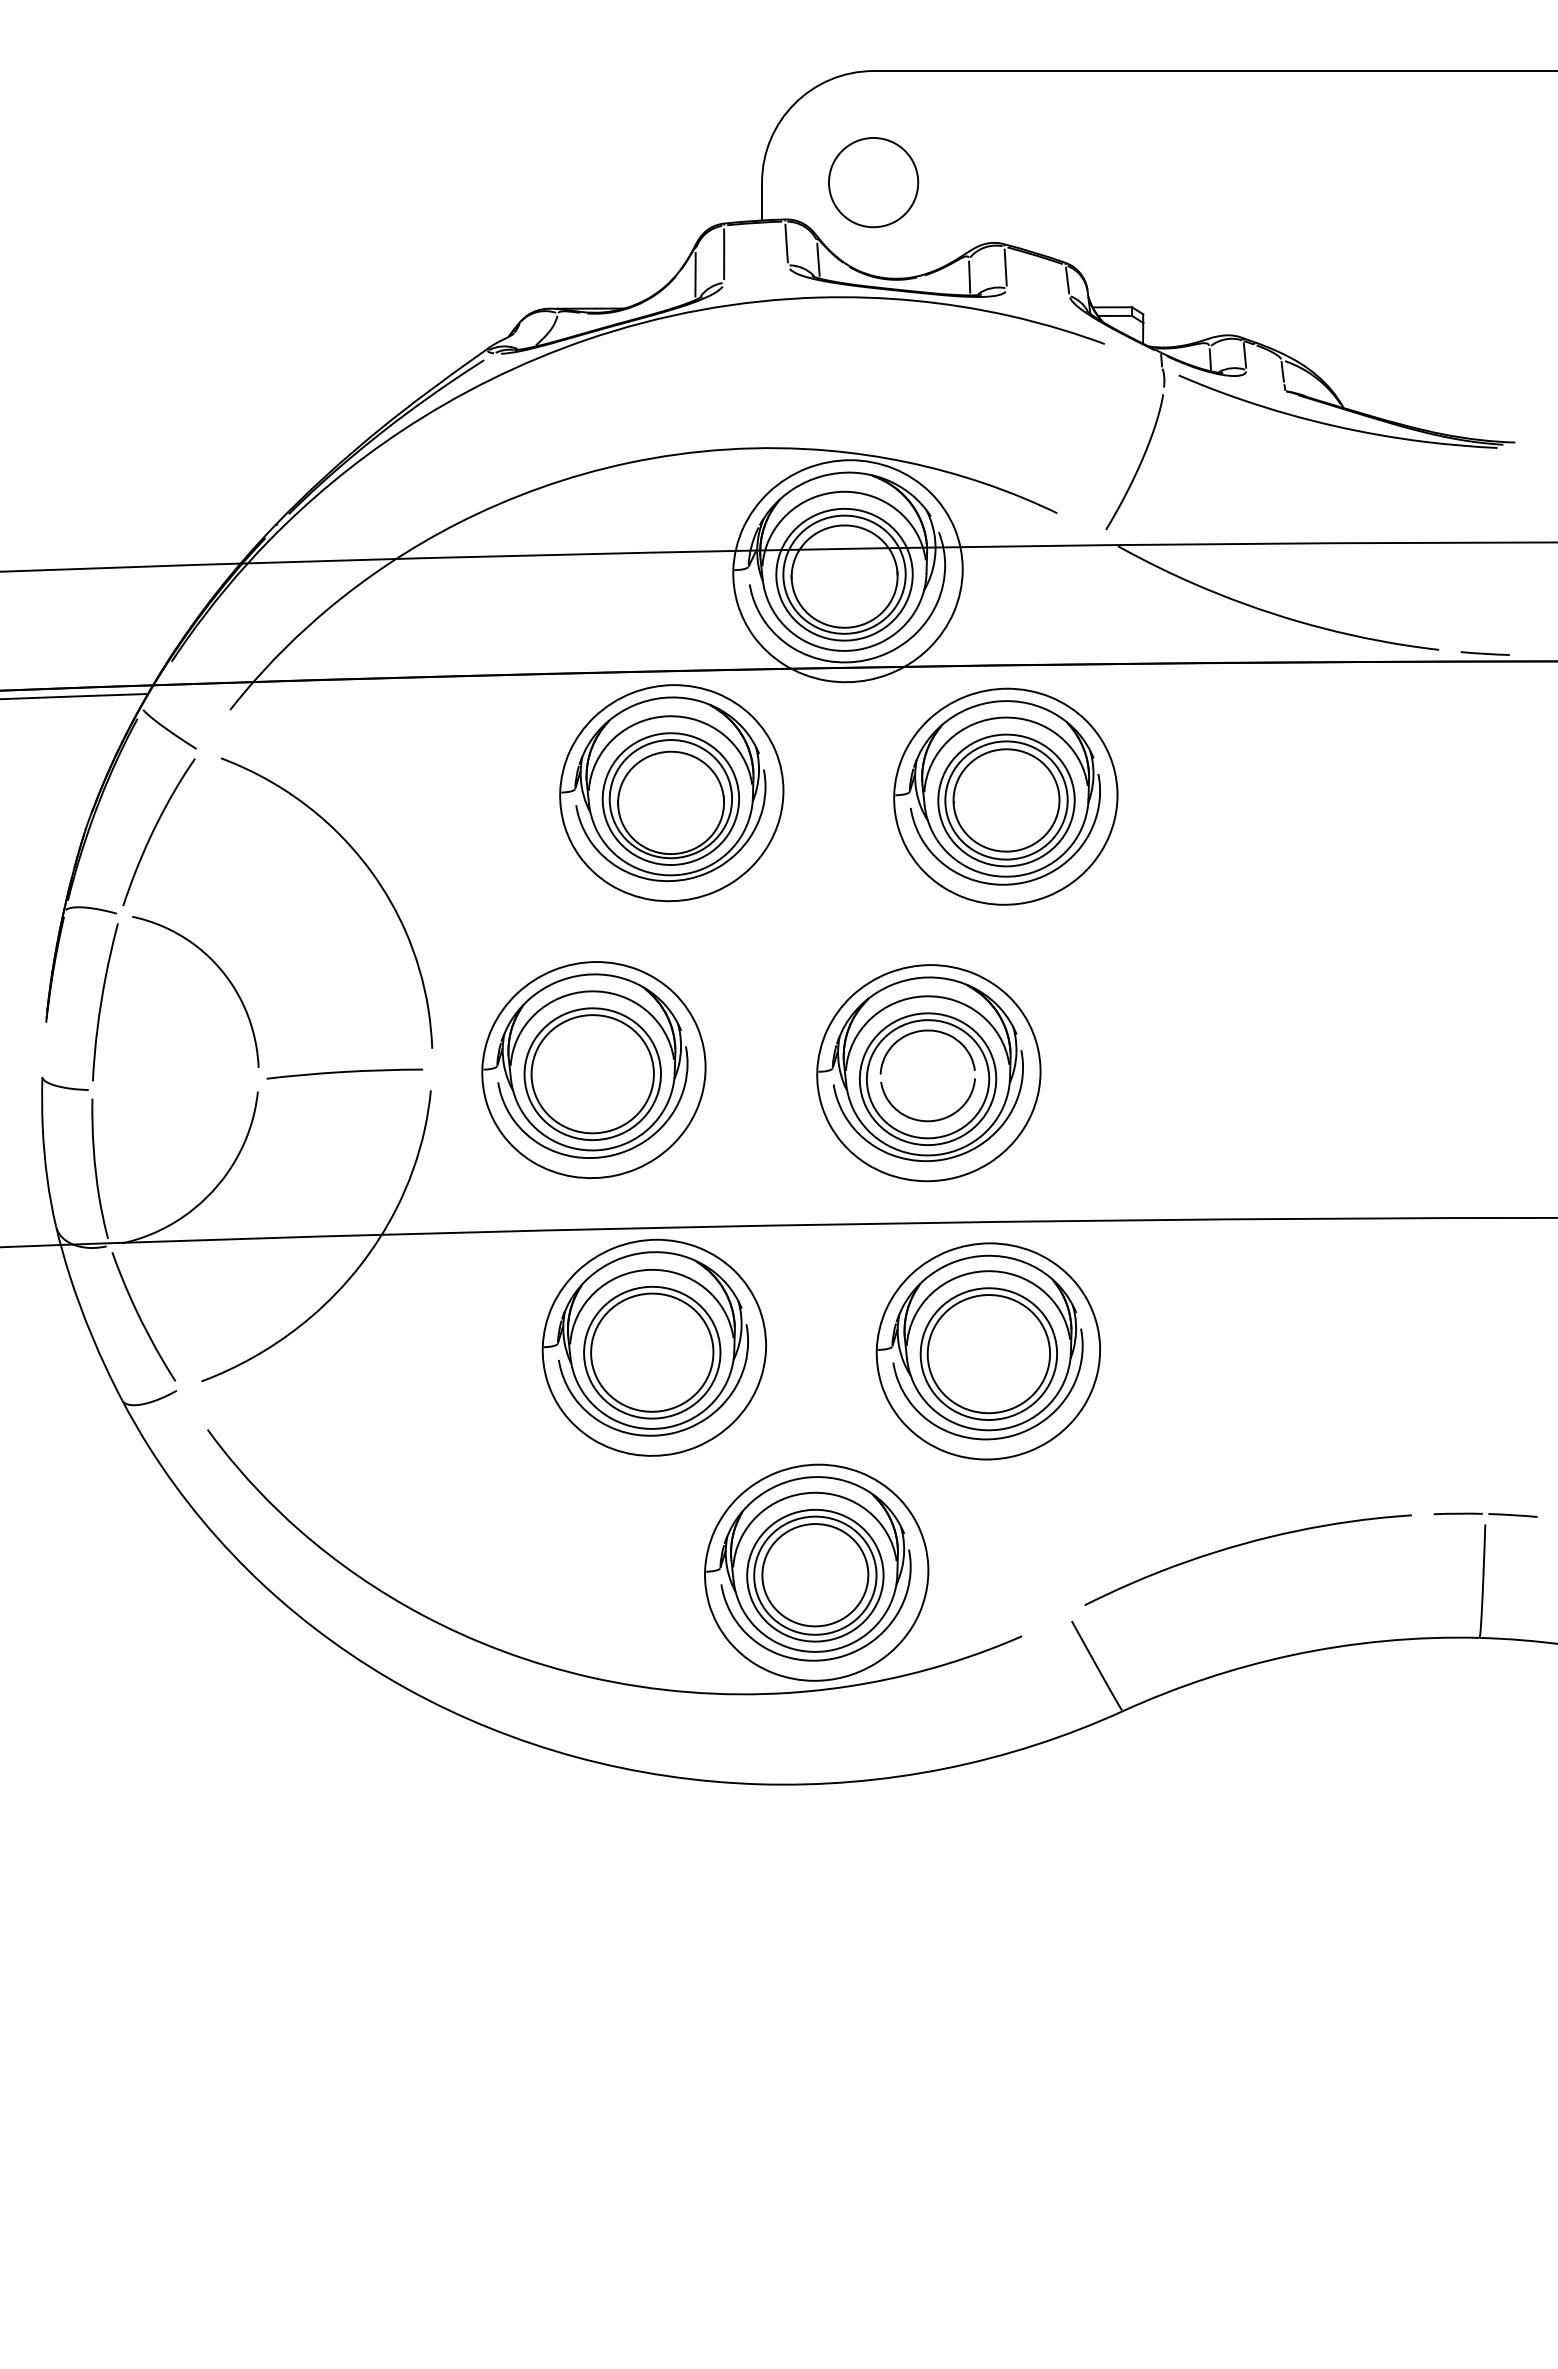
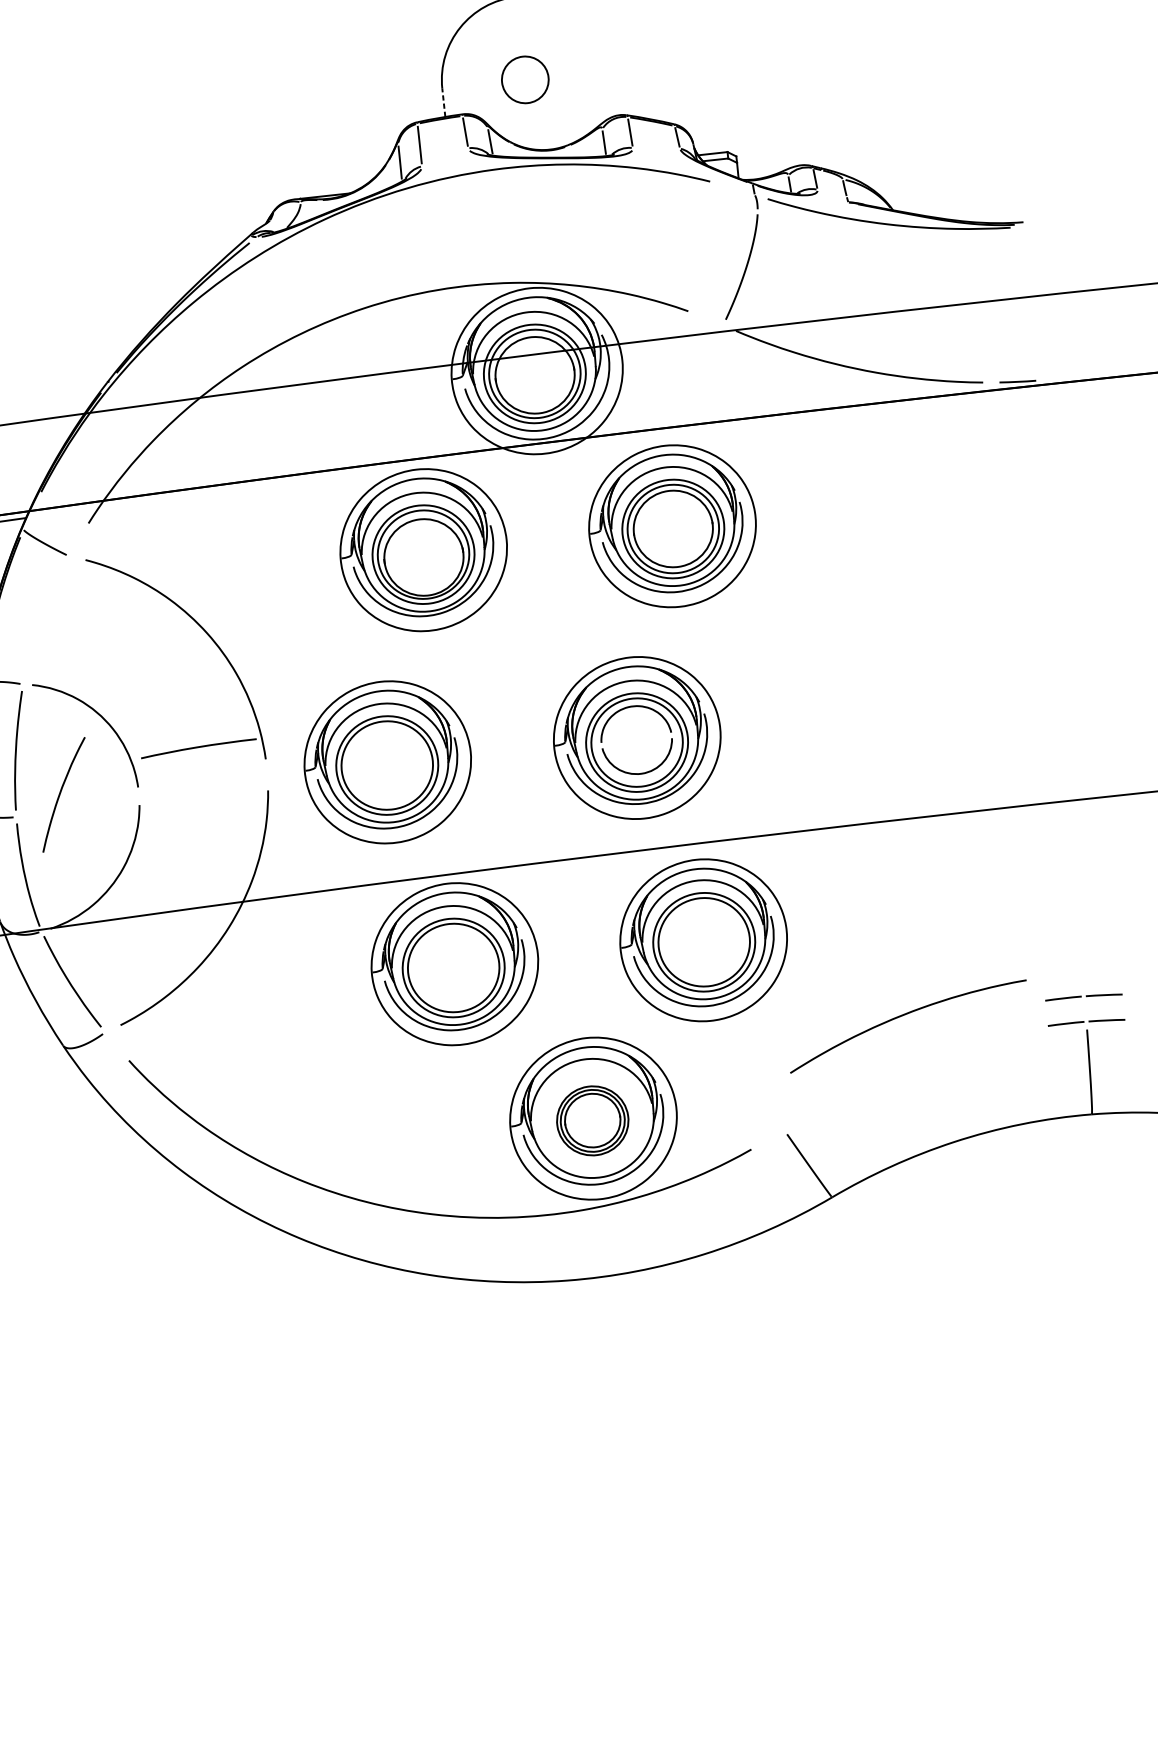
circle: (873, 182) -> (525, 79), size x0.7
line: (762, 201) -> (444, 102), solid -> dashed
curve: (154, 831) -> (60, 794), moved
curve: (344, 1072) -> (198, 747), moved
part: (1485, 1480) -> (1083, 996), added
curve: (1242, 1545) -> (902, 1016), moved
part: (815, 1575) -> (592, 1120), size x0.7

